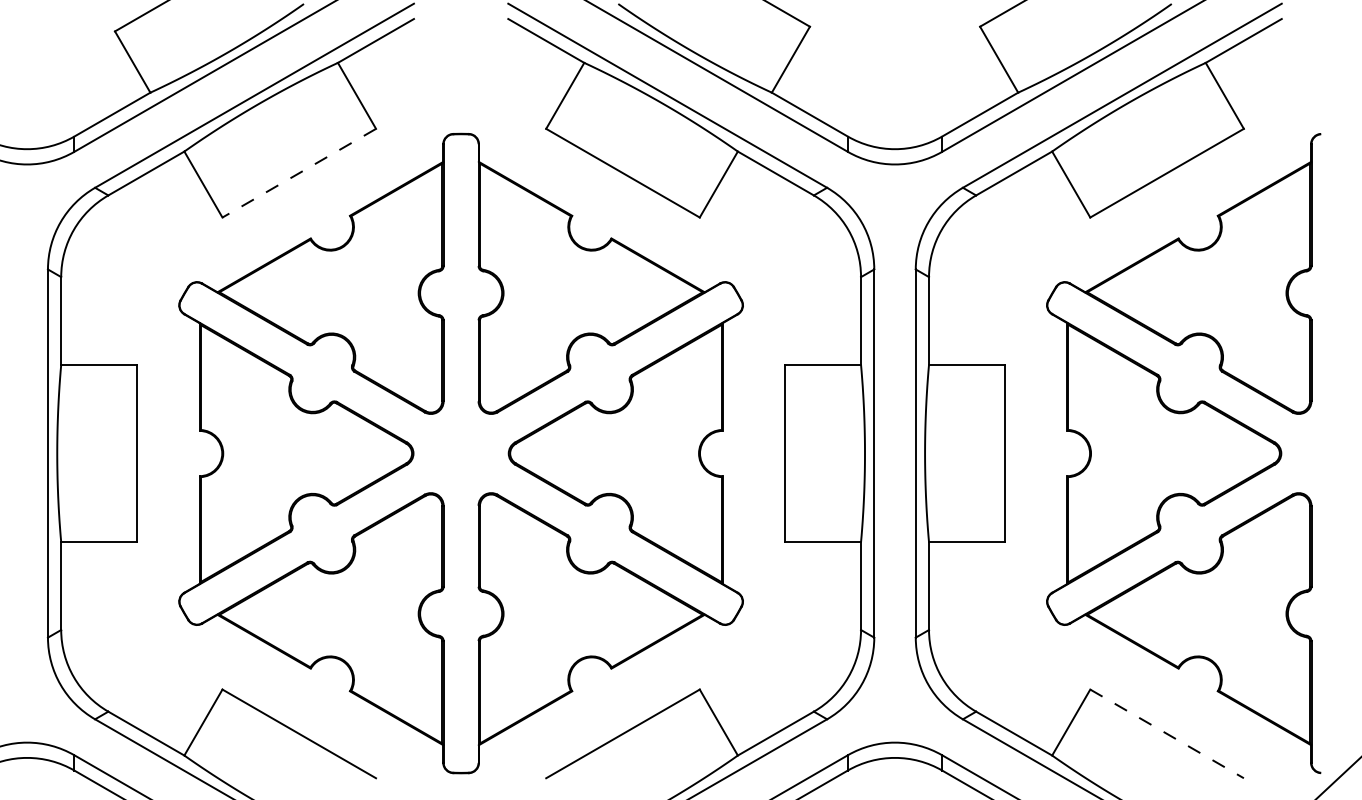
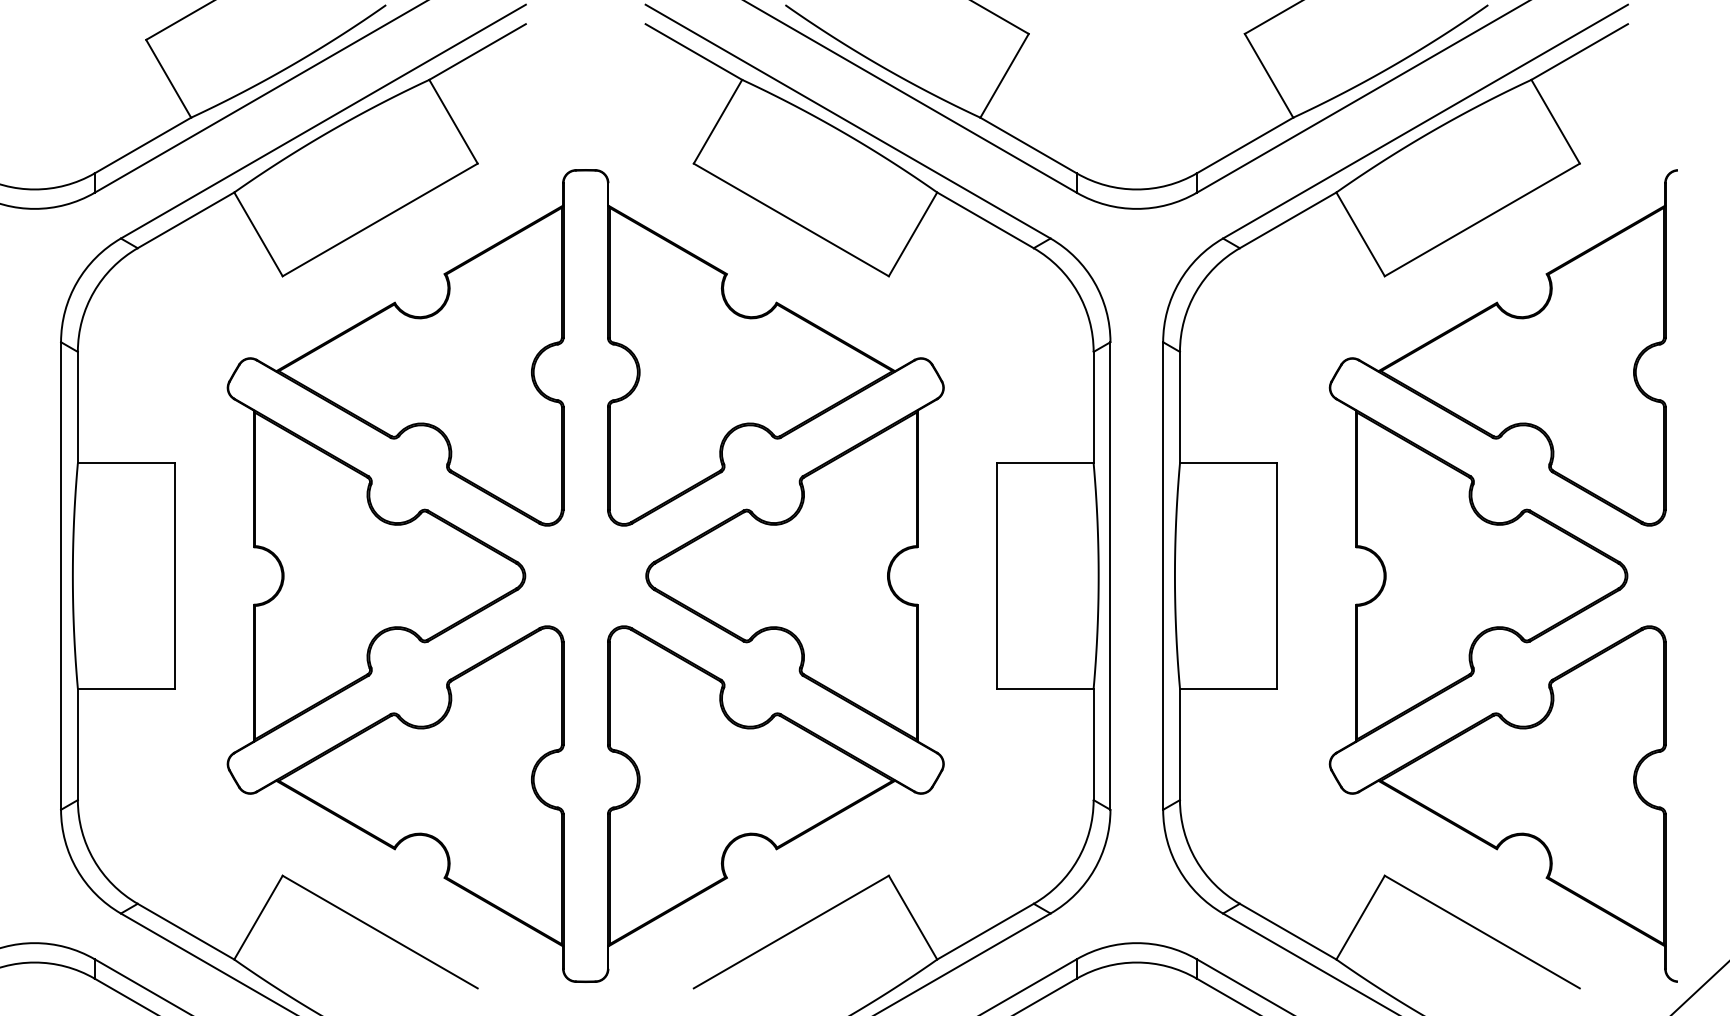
line: (299, 173) -> (380, 220), dashed -> solid
line: (1167, 733) -> (1482, 931), dashed -> solid

